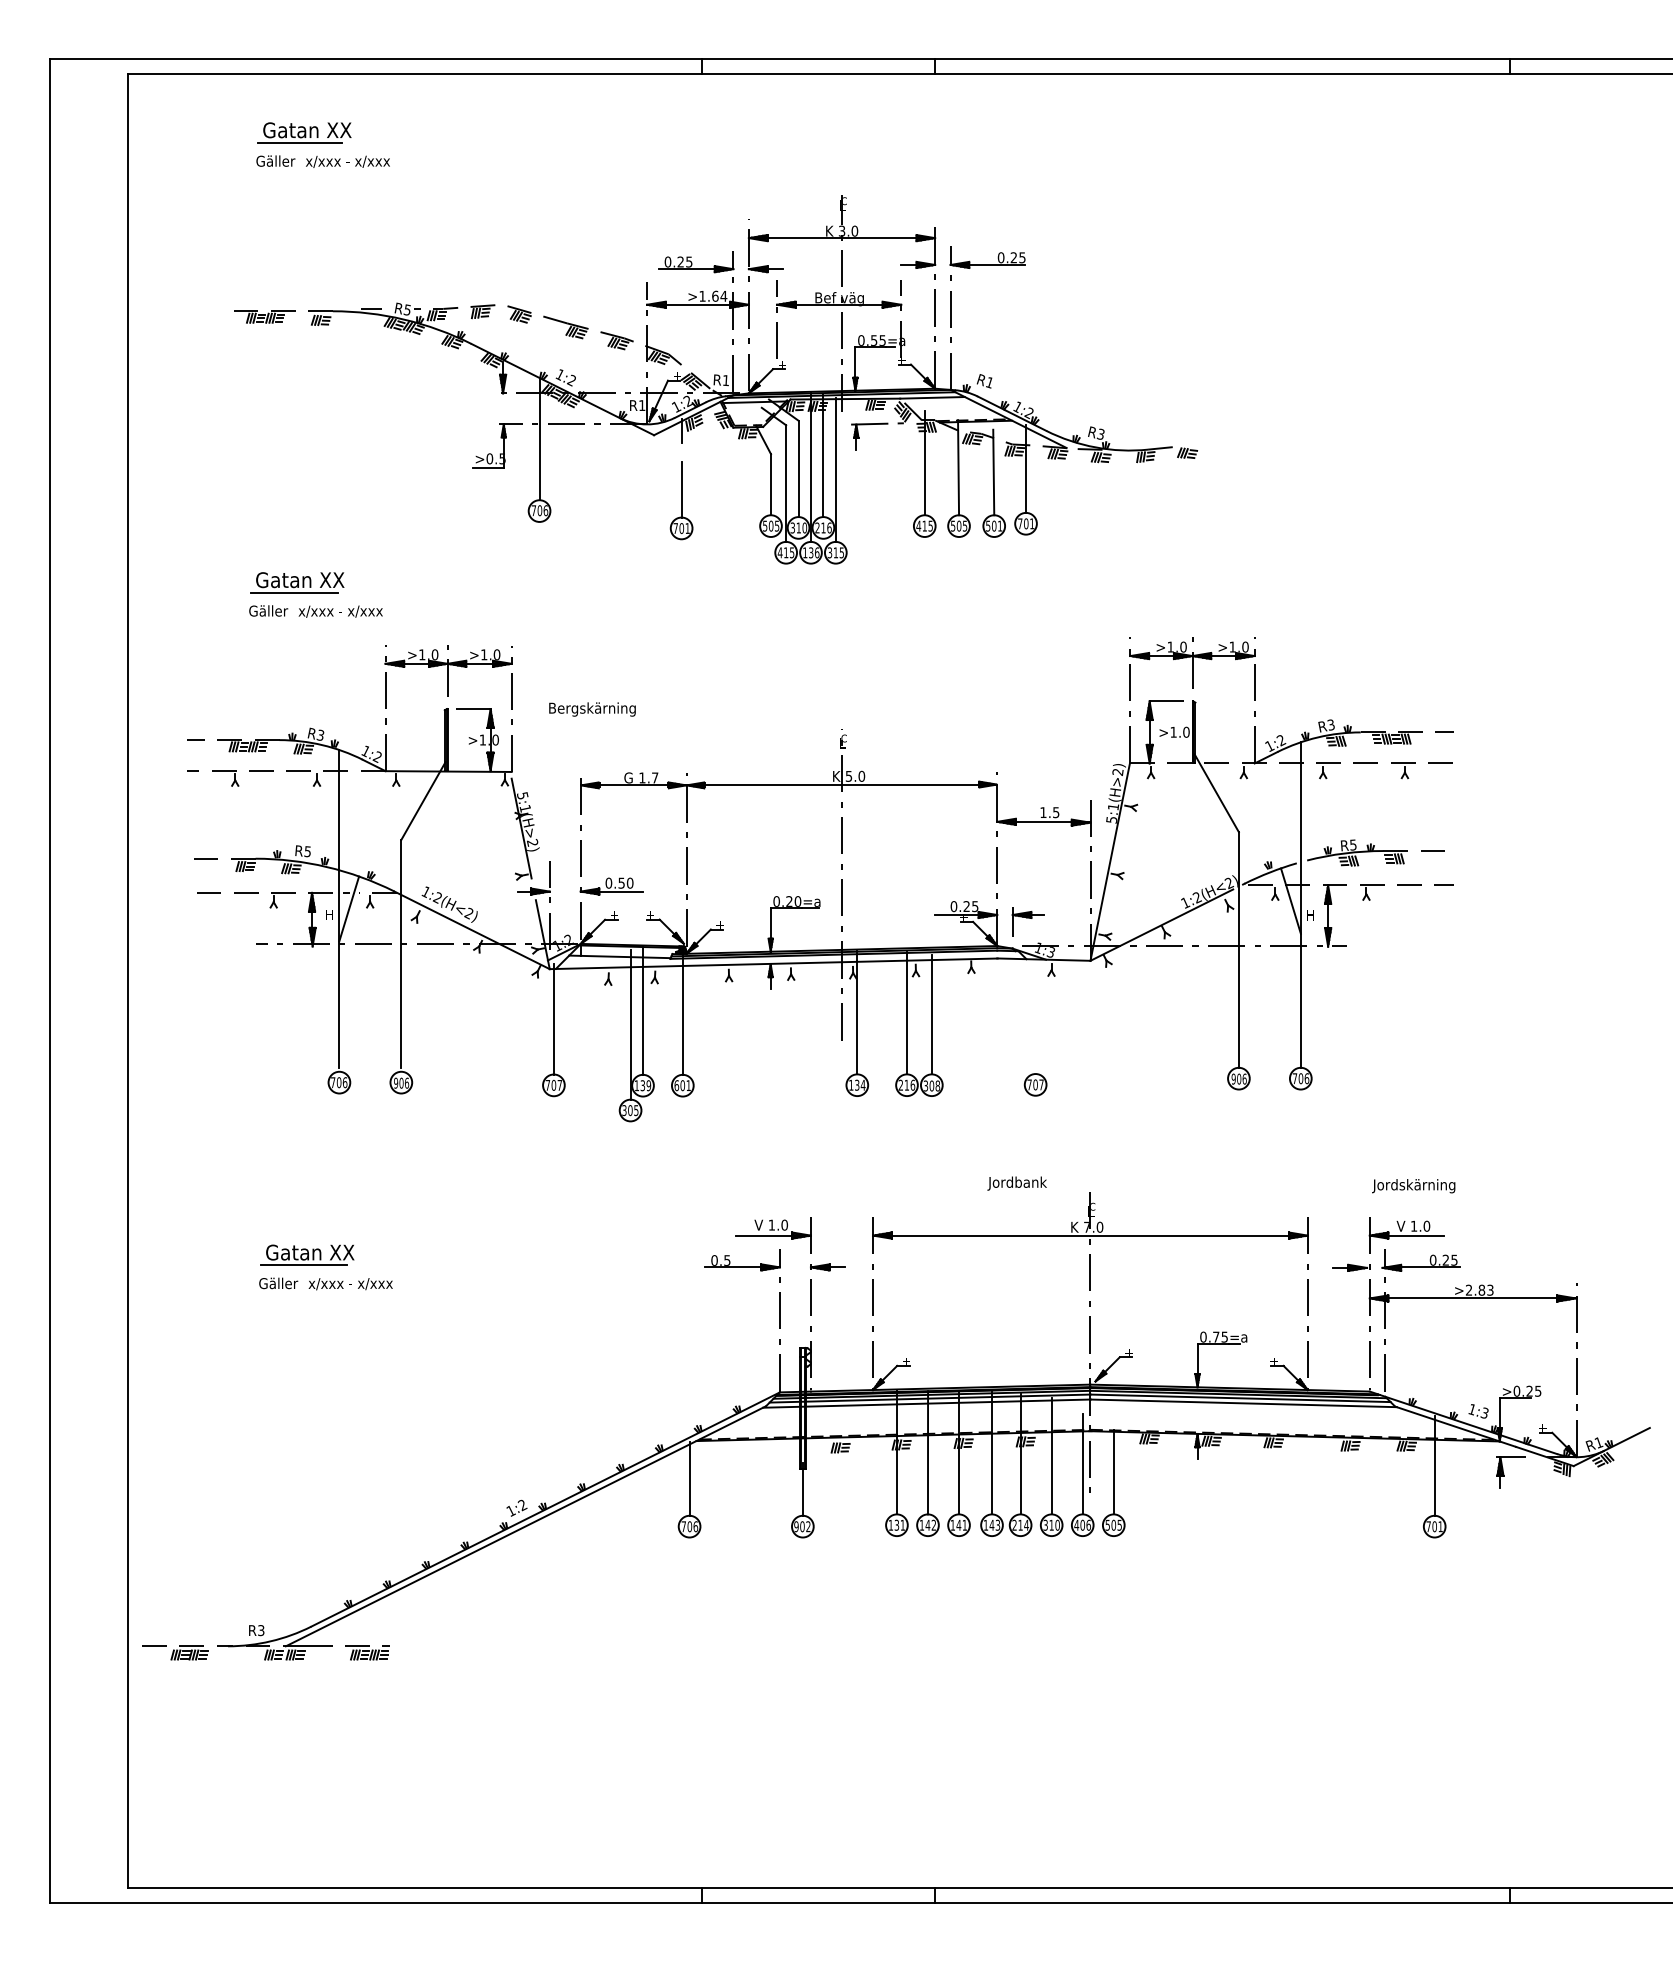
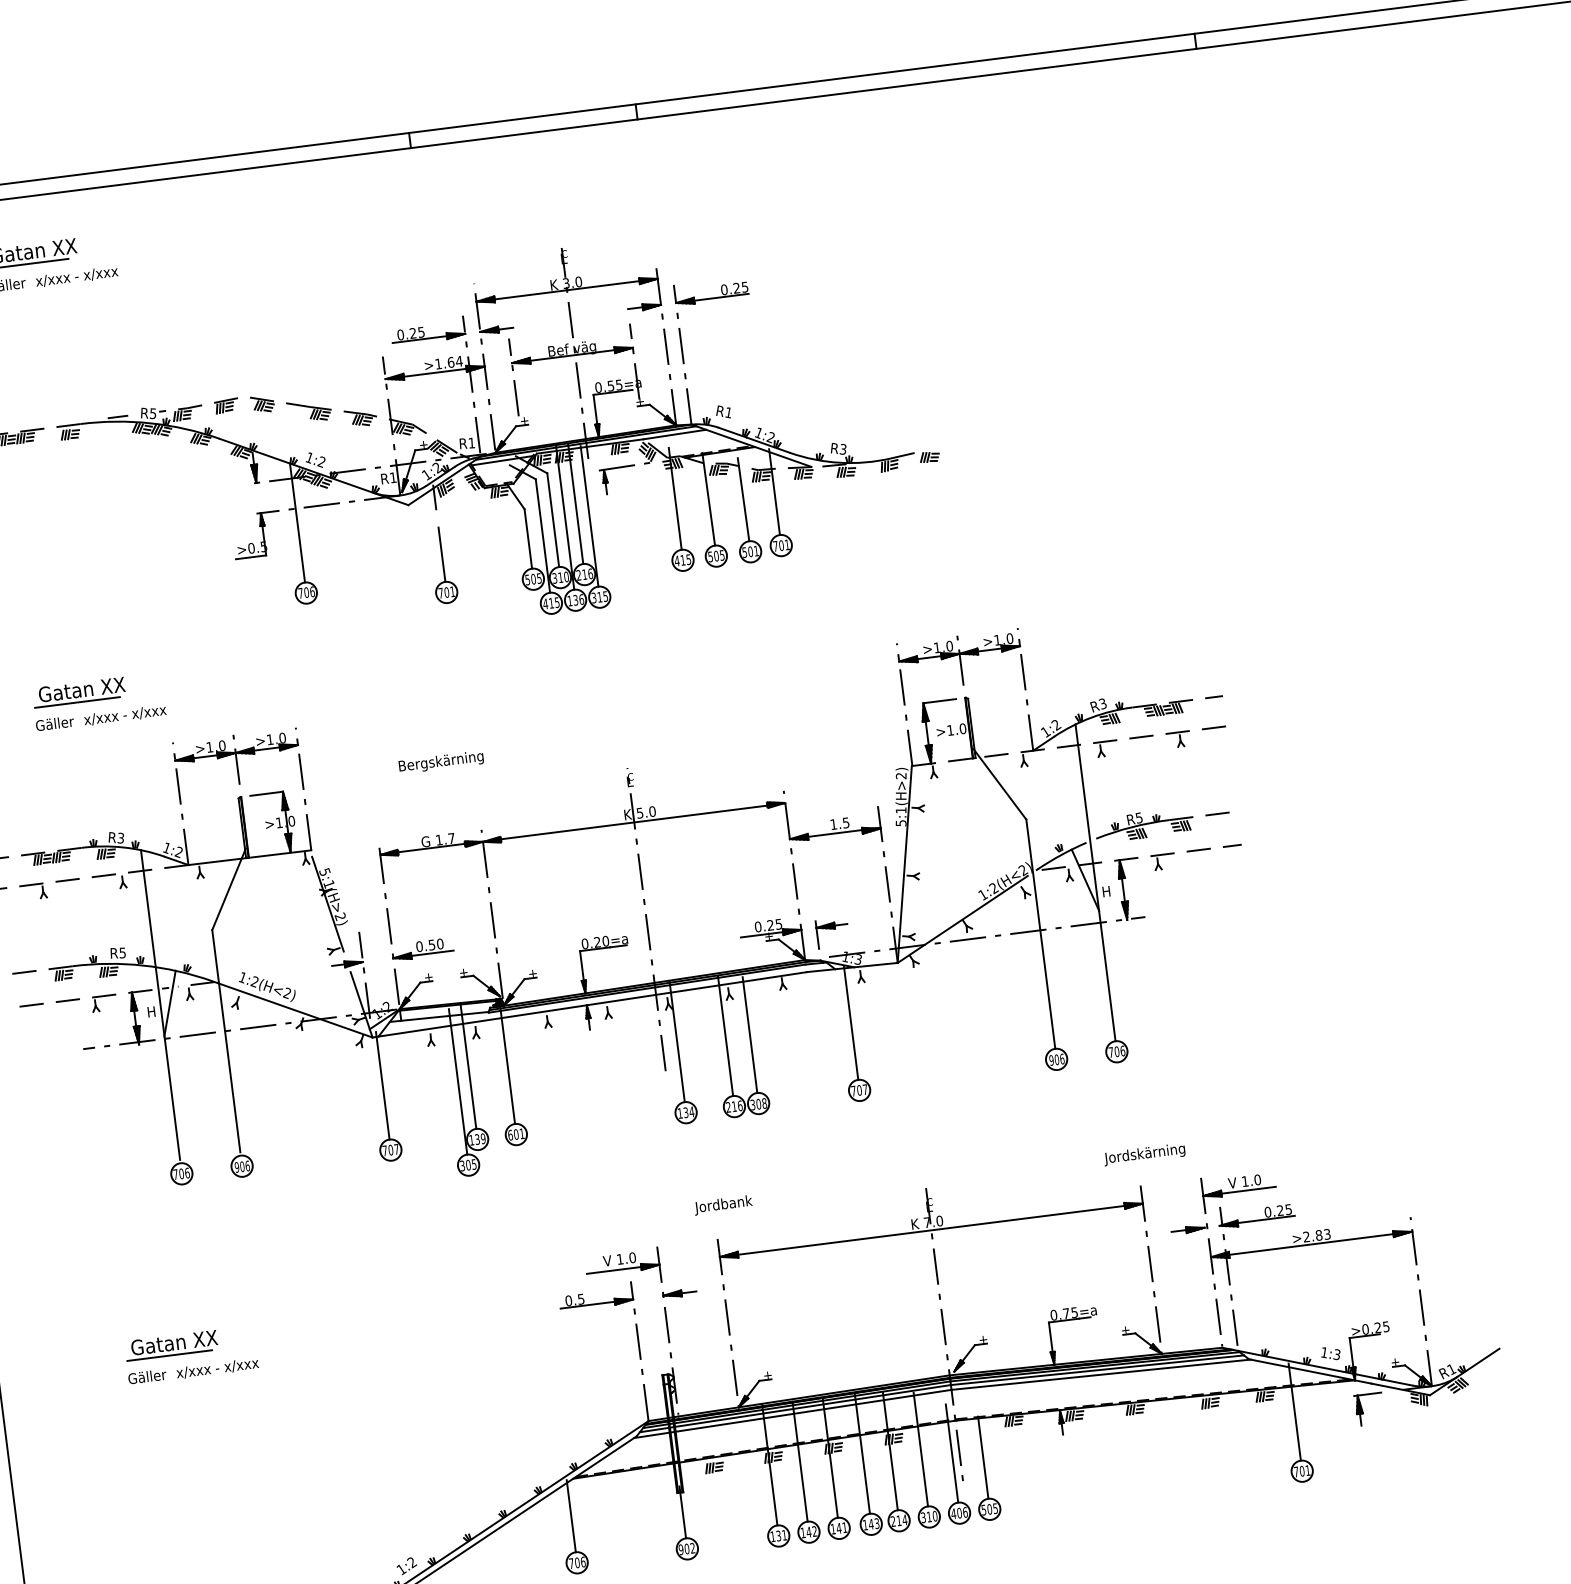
text: (592, 709) -> (441, 762), moved
line: (1035, 1015) -> (850, 1022), added
text: (1016, 1183) -> (722, 1205), moved
text: (1413, 1186) -> (1144, 1154), moved

